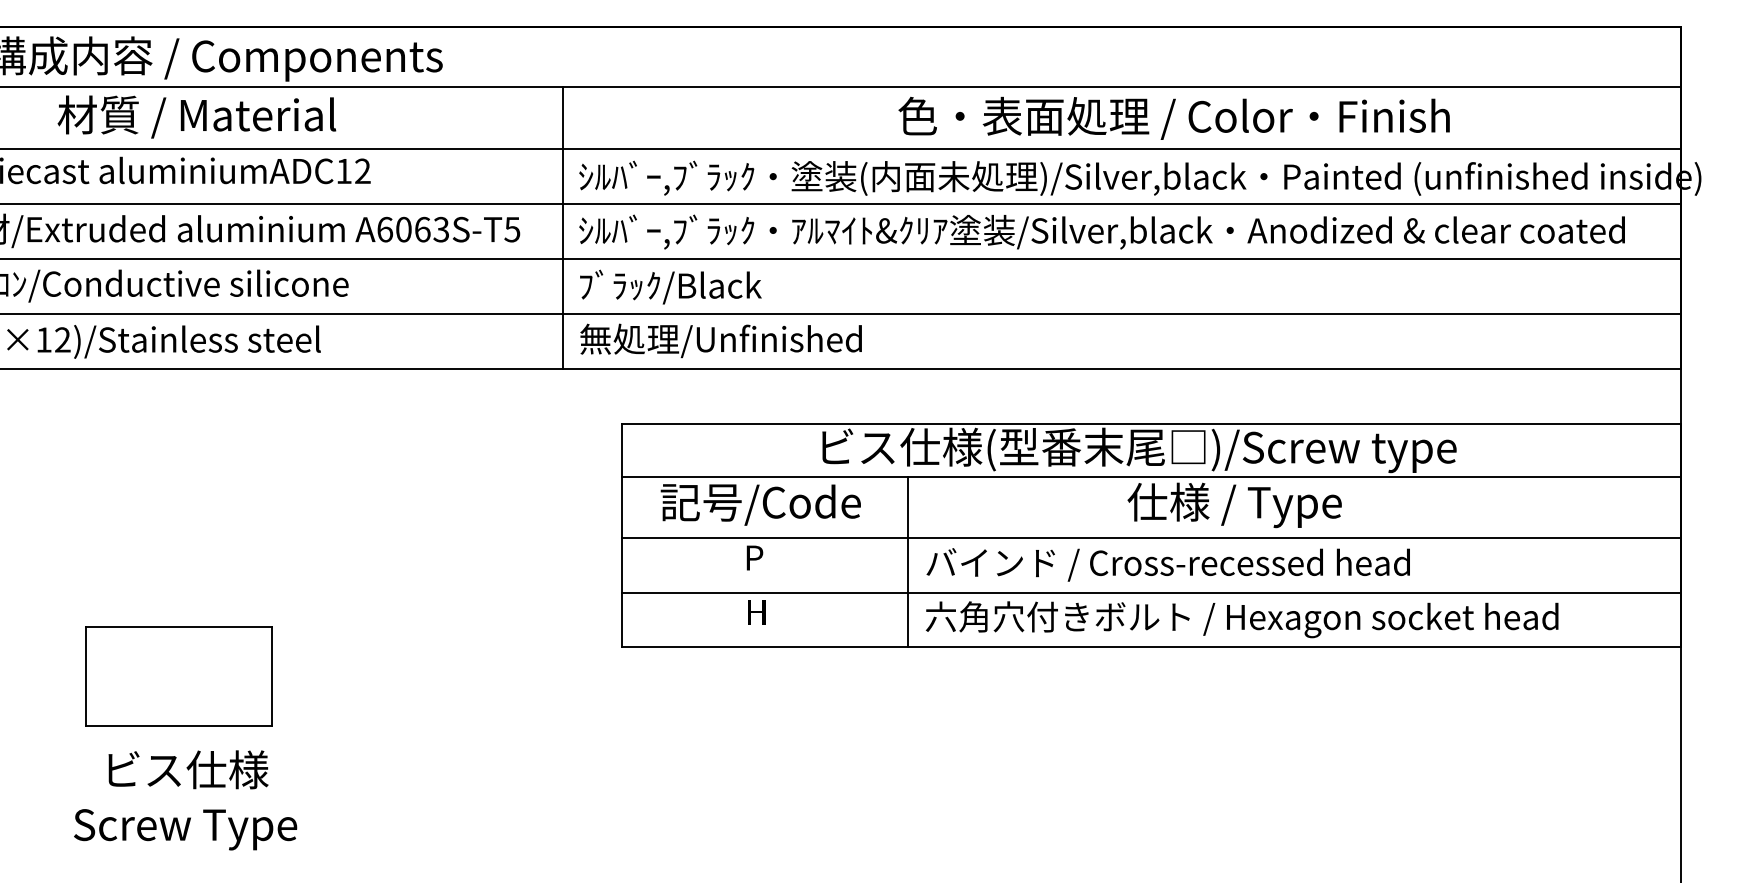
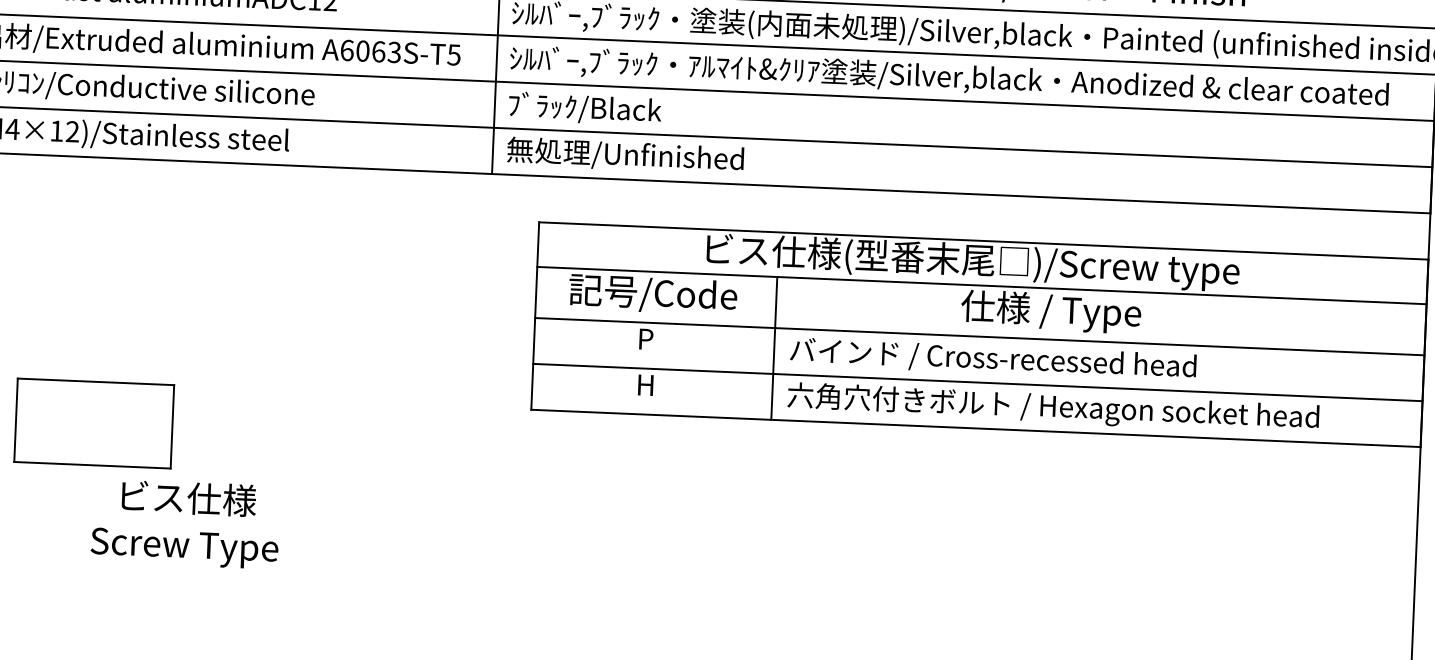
part: (178, 676) -> (93, 423), moved
text: (185, 800) -> (185, 524), moved

